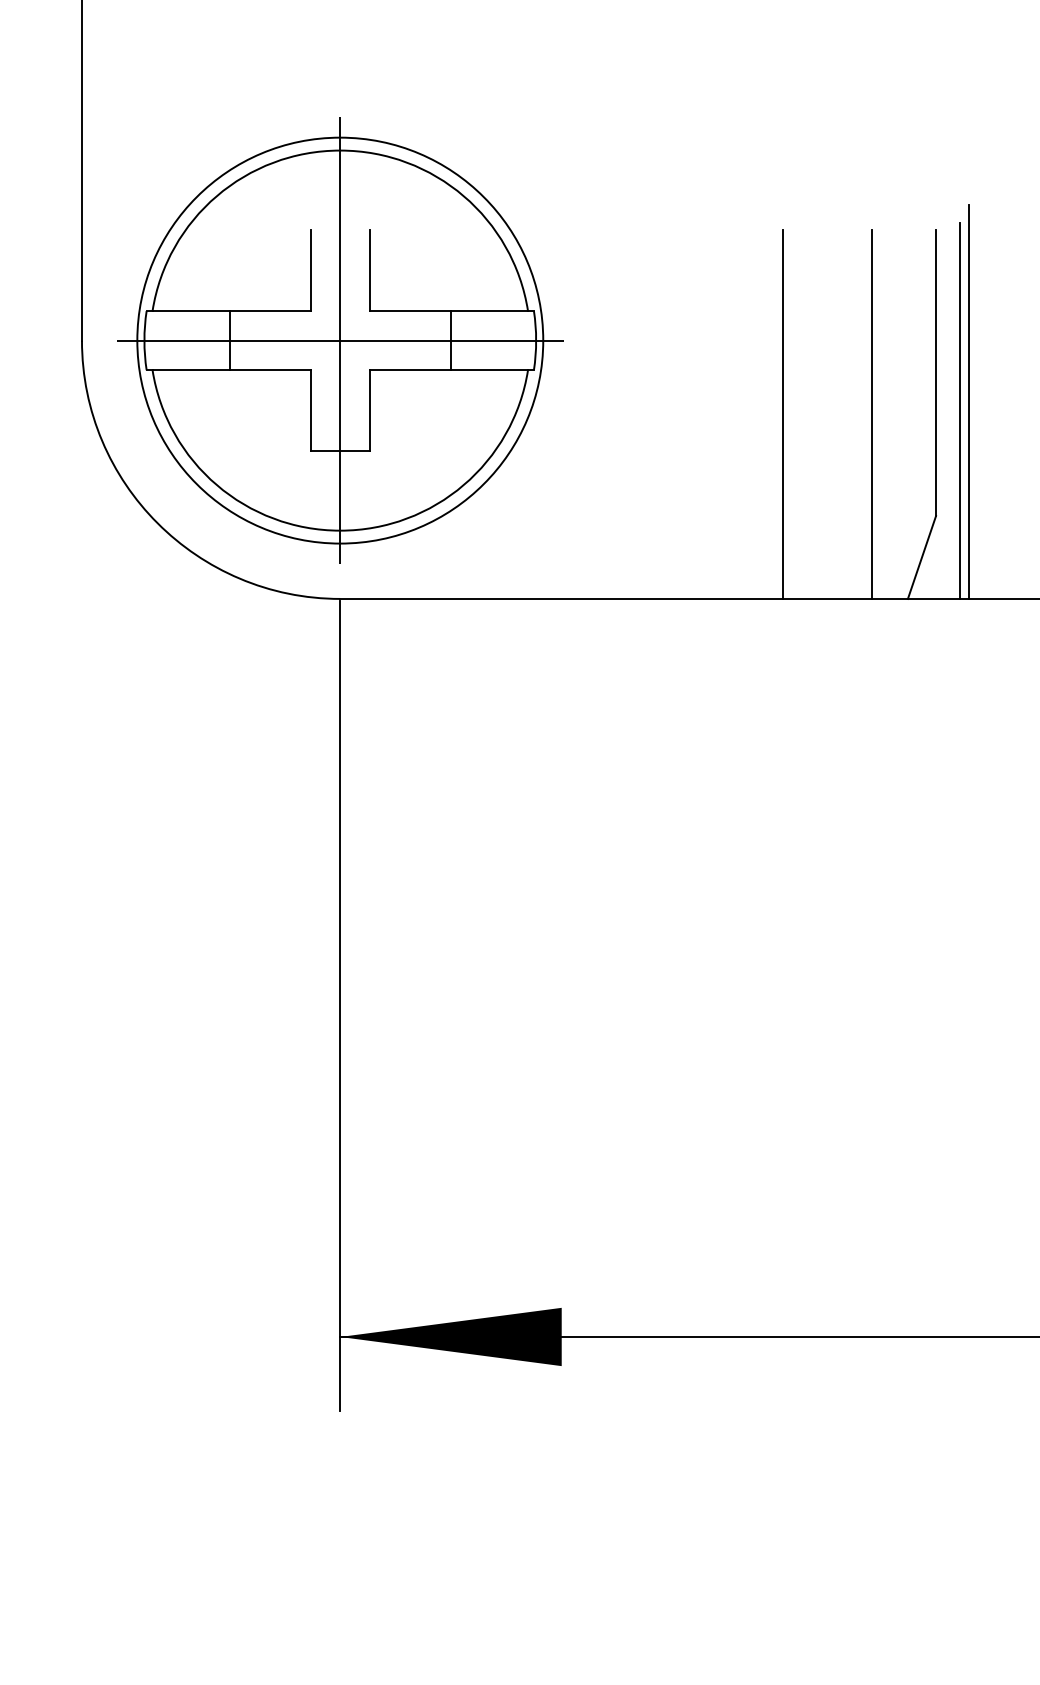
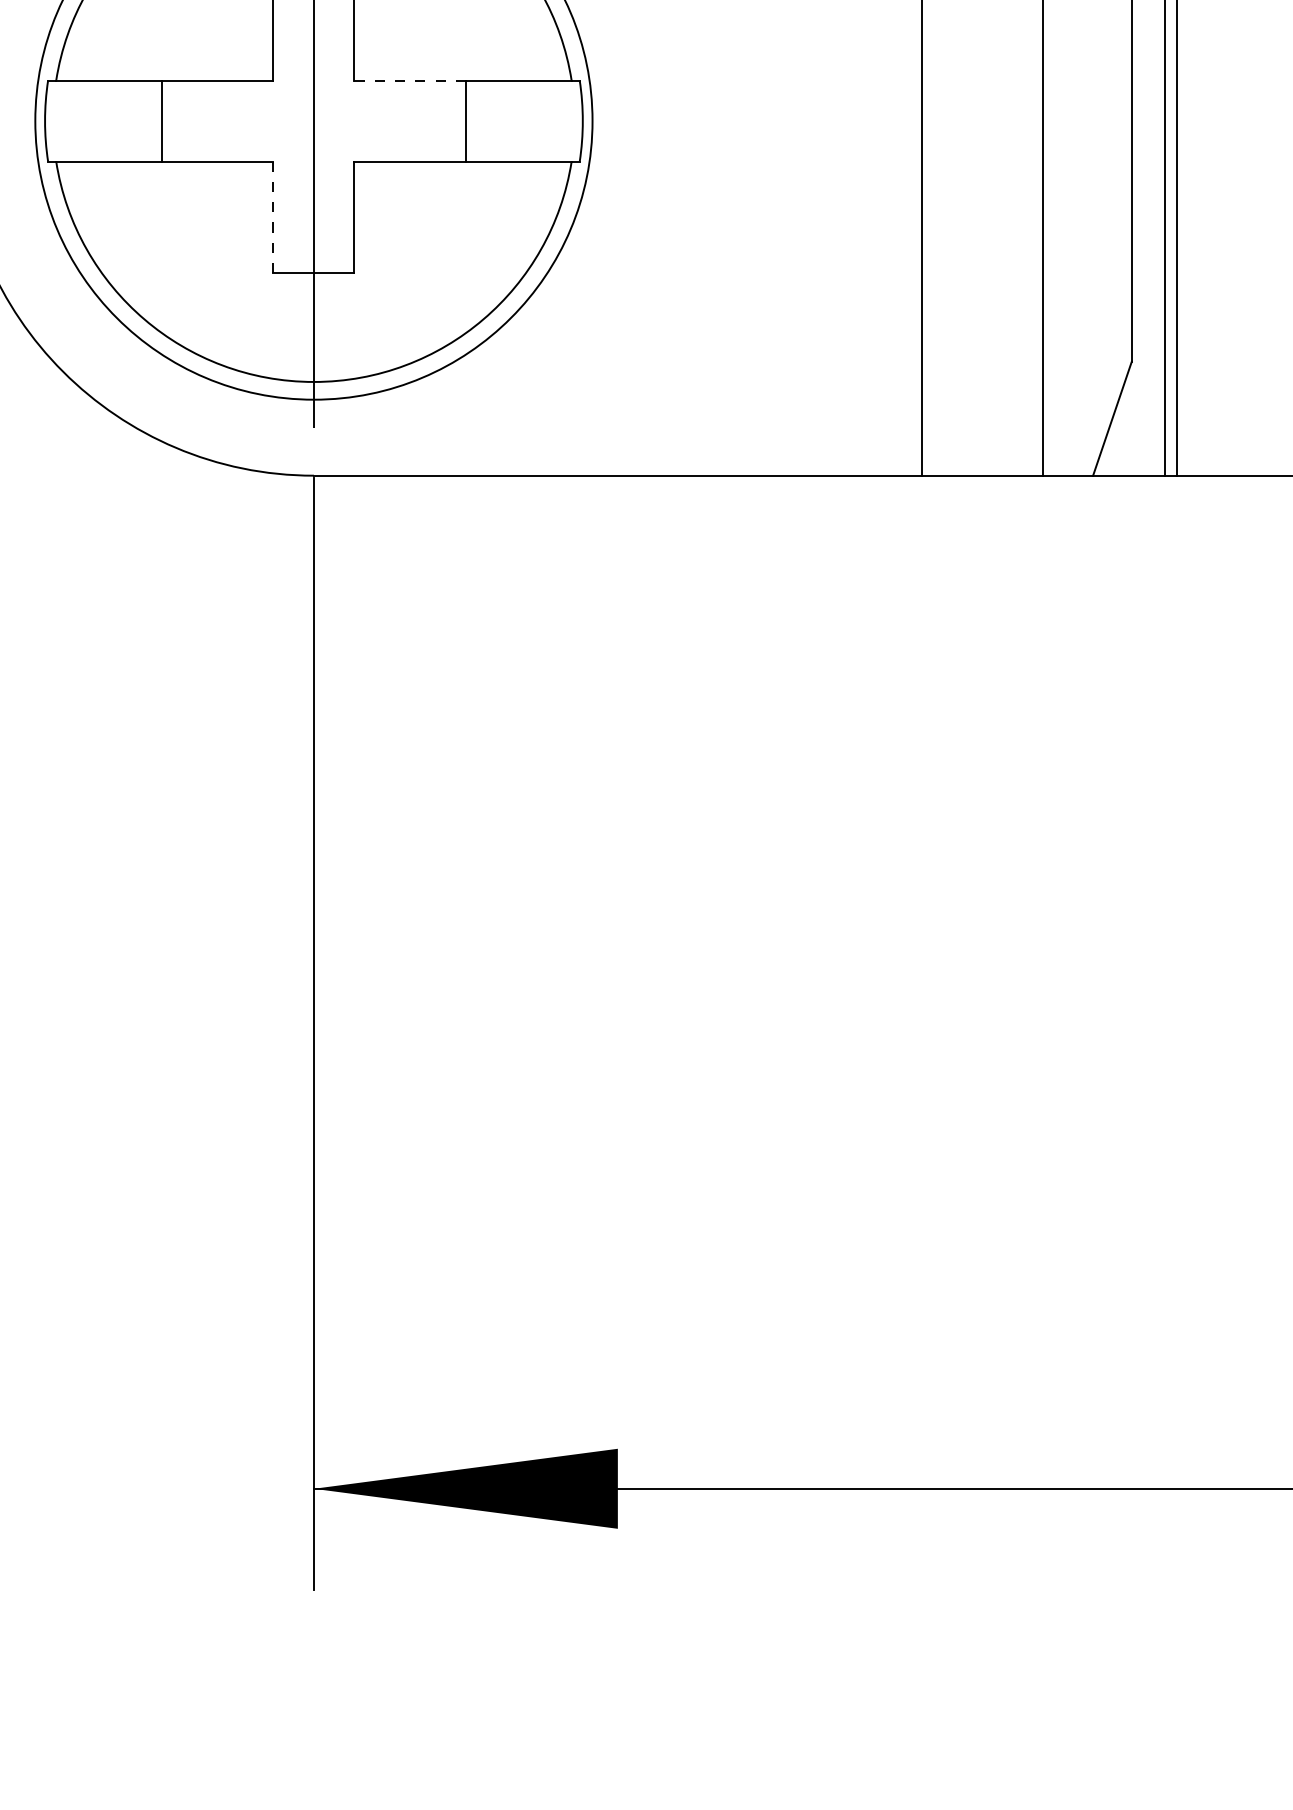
line: (410, 311) -> (410, 81), solid -> dashed
line: (340, 340) -> (314, 120), removed
line: (310, 410) -> (273, 217), solid -> dashed

